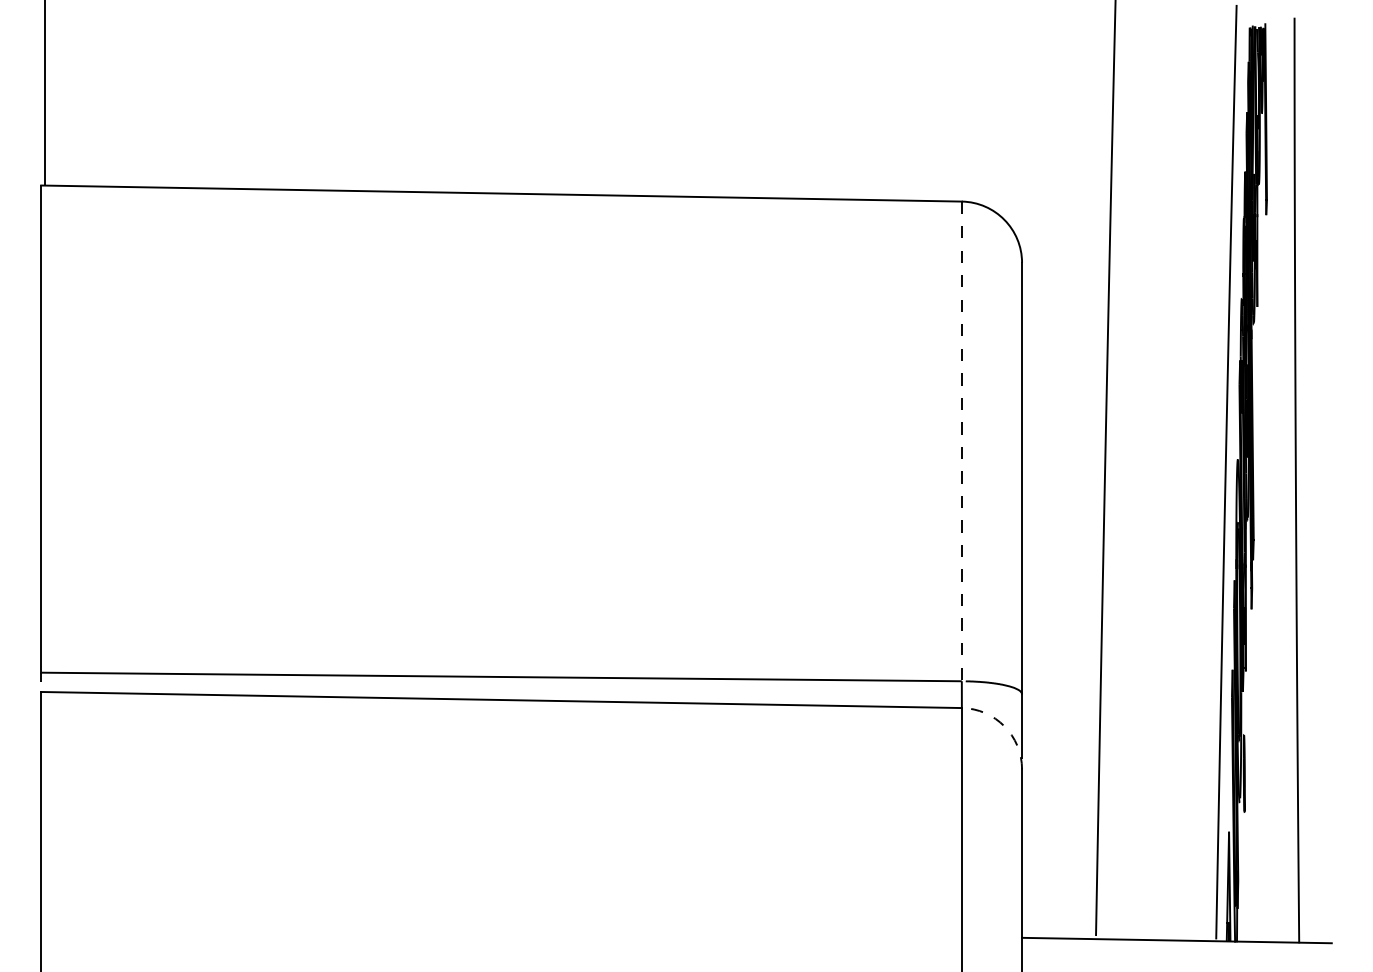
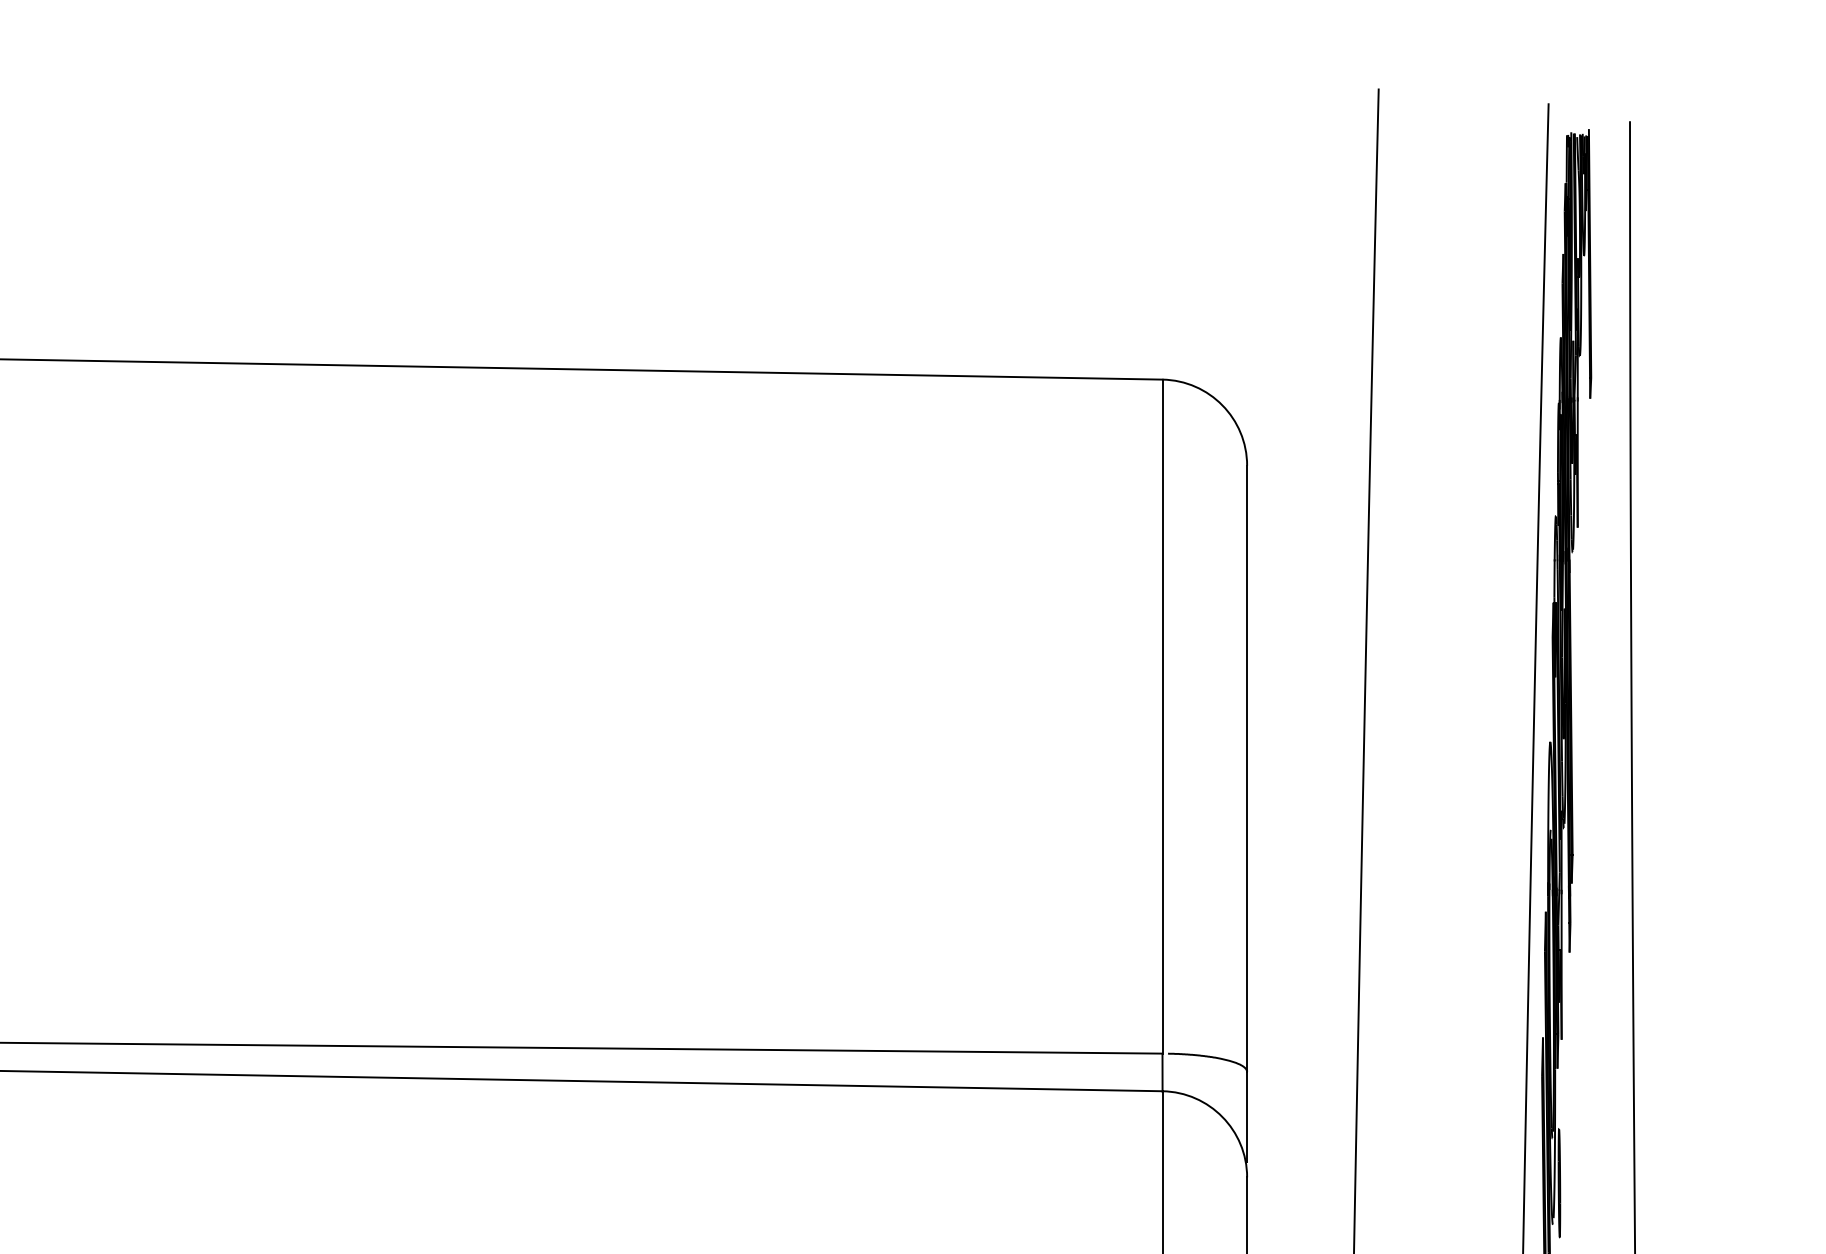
line: (961, 441) -> (1162, 716), dashed -> solid
arc: (1004, 726) -> (1222, 1117), dashed -> solid

